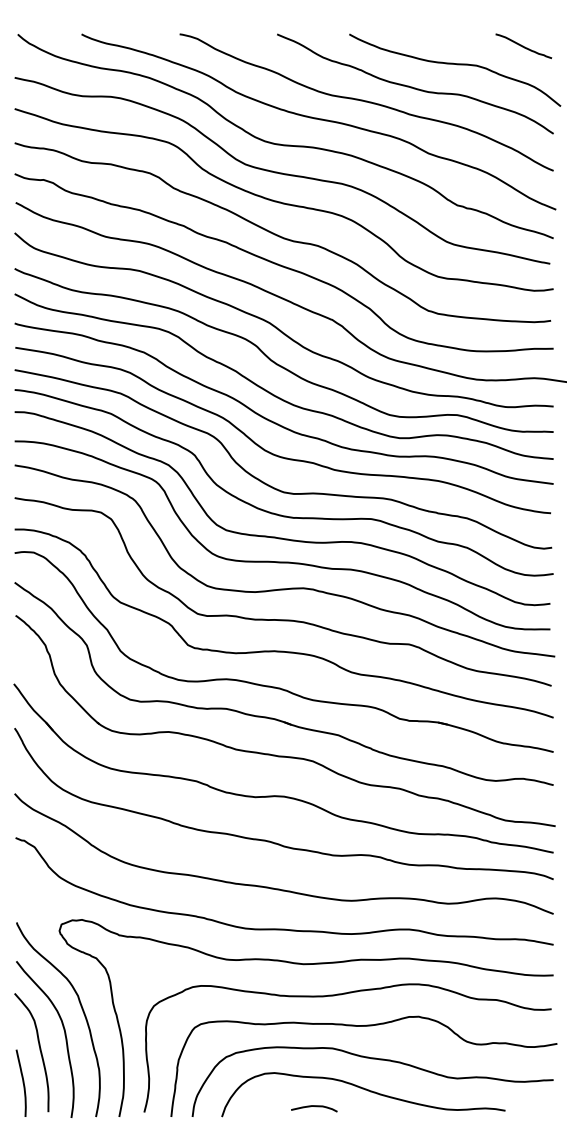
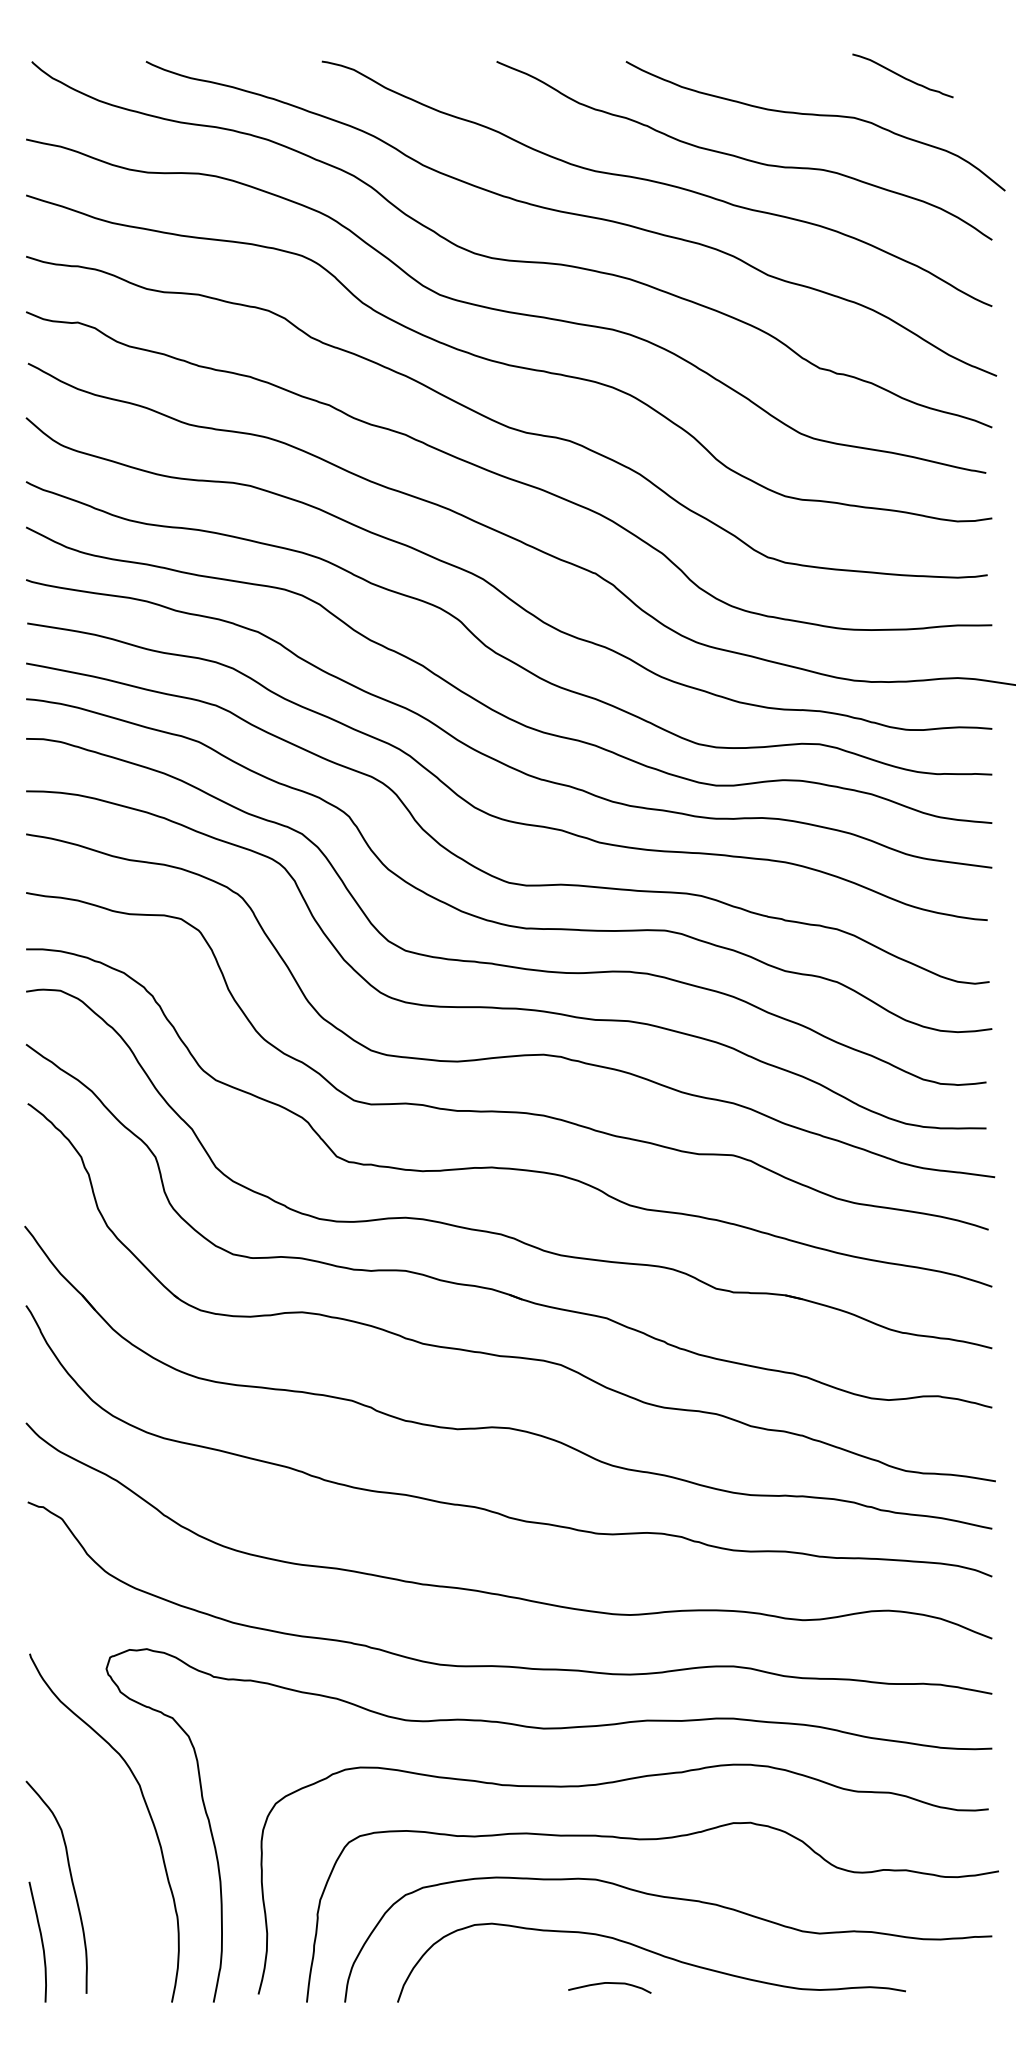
curve: (523, 46) -> (902, 76), moved
curve: (64, 1035) -> (115, 1856), removed
curve: (315, 1107) -> (611, 1985), moved

